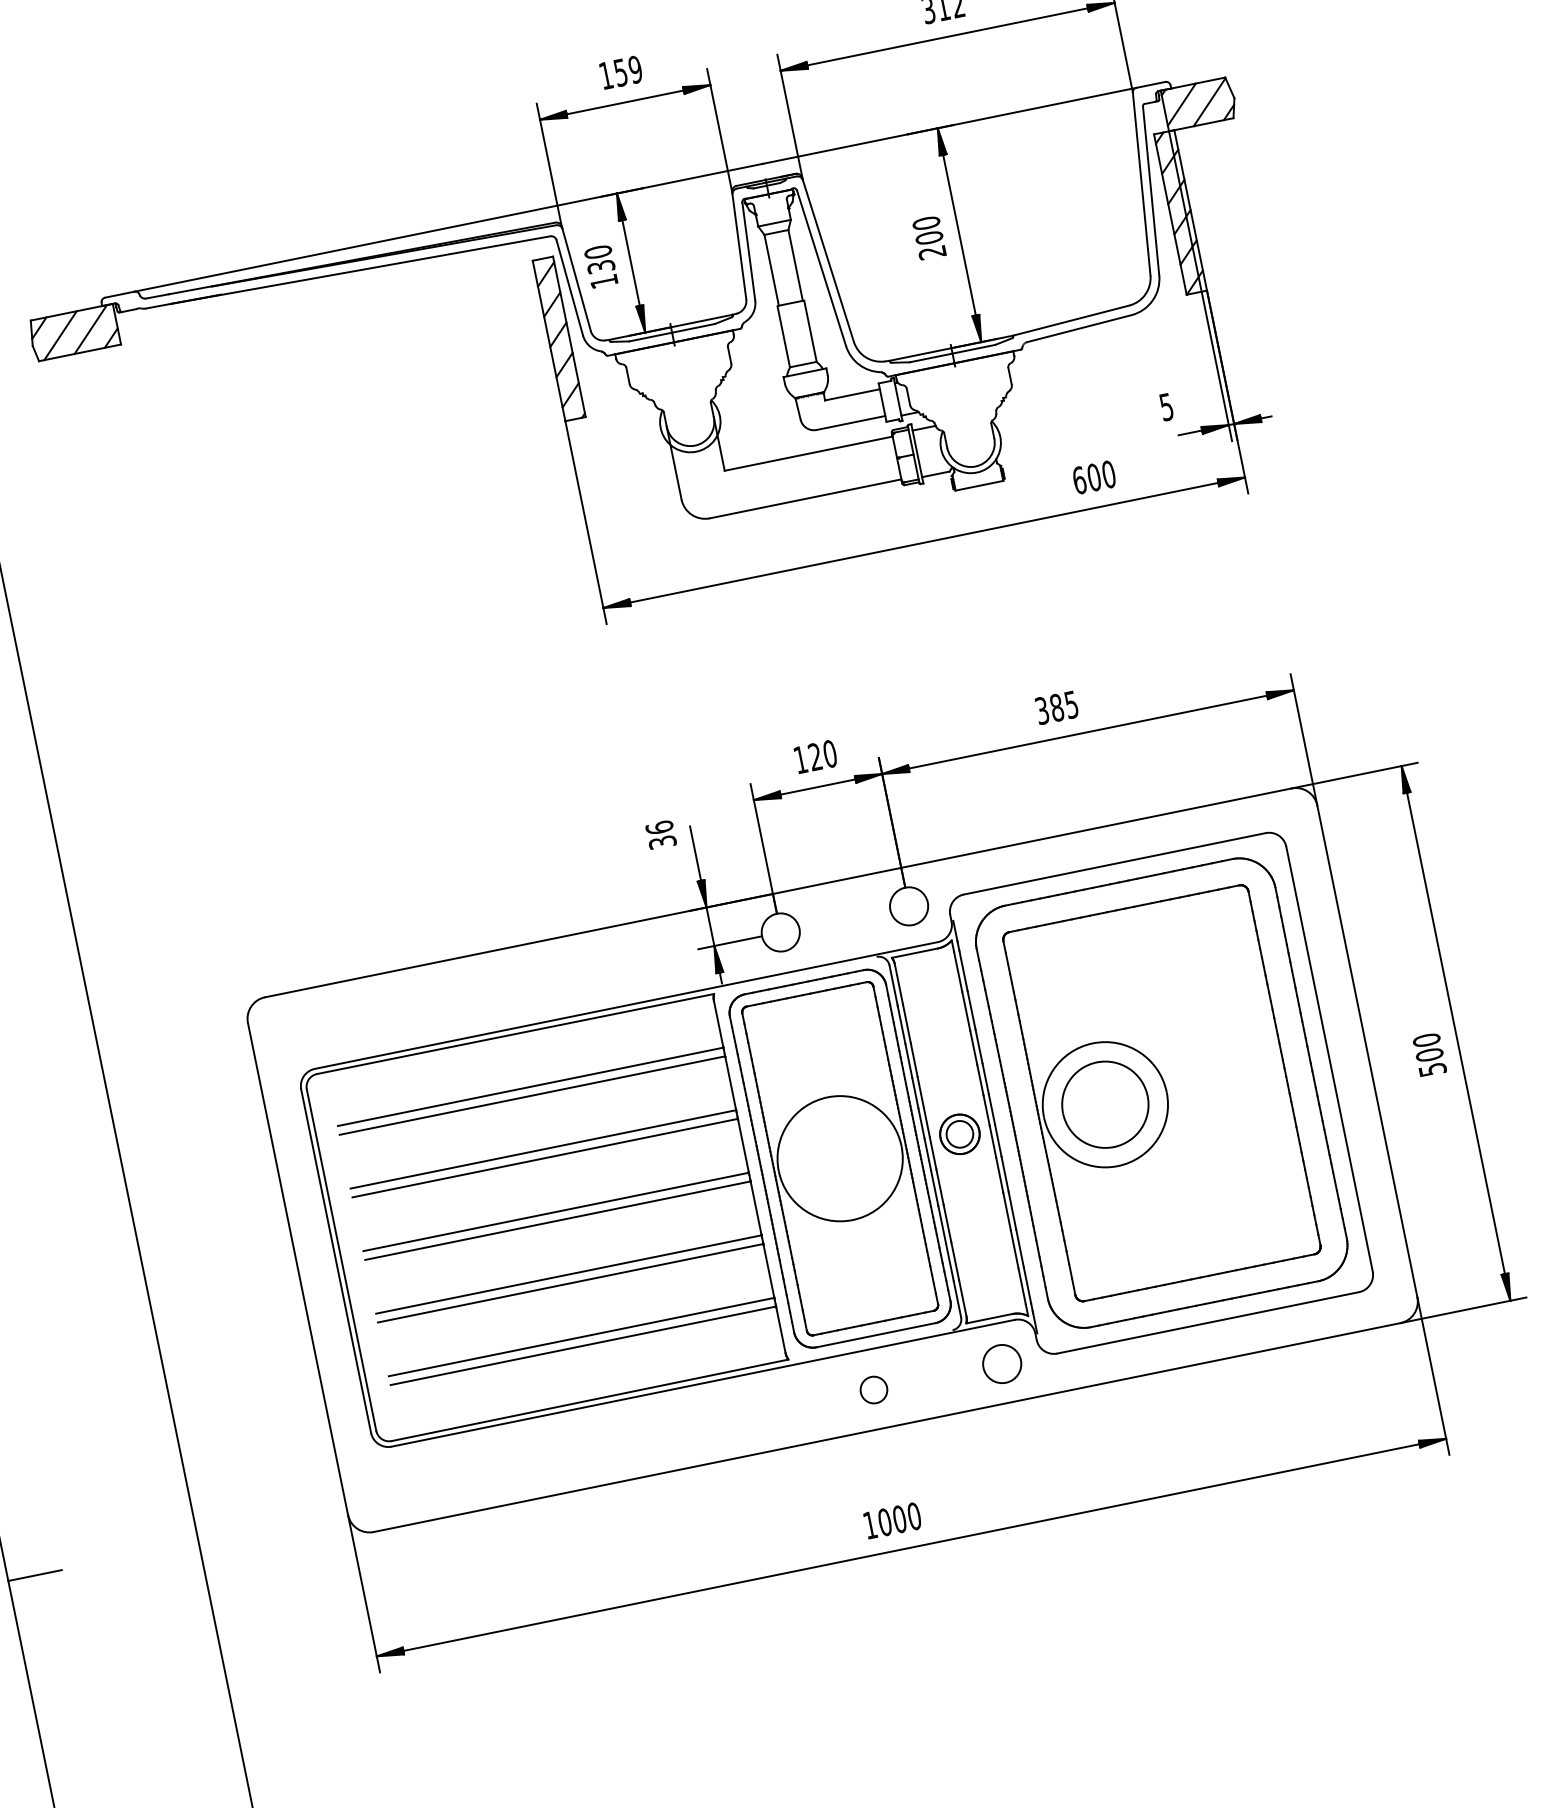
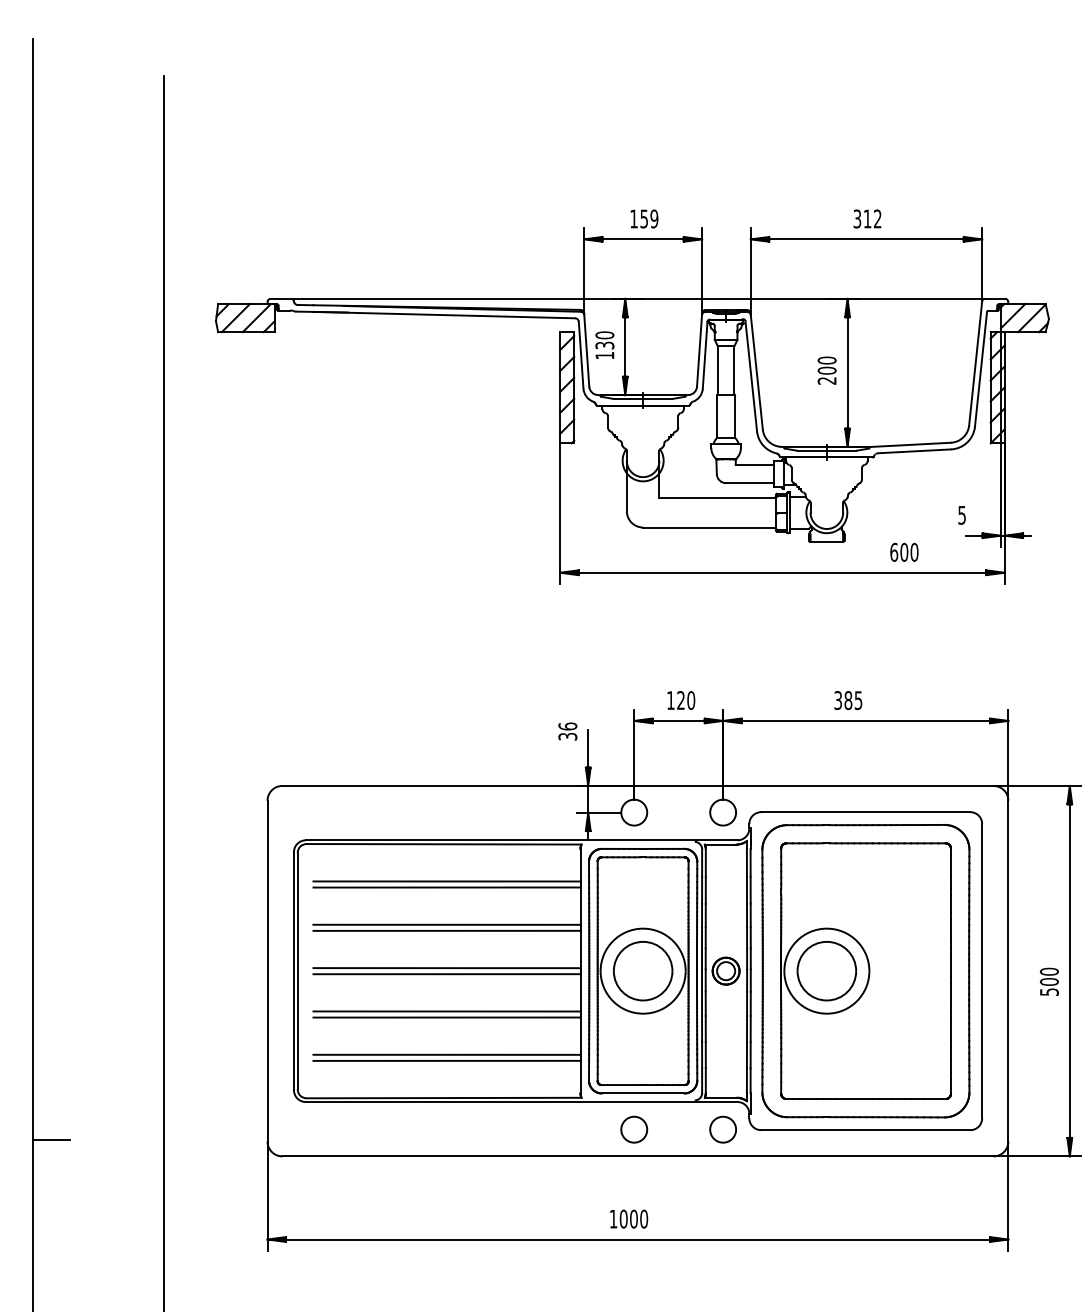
part: (840, 1159) -> (643, 971), added
circle: (874, 1389) -> (634, 1129), size x1.43

